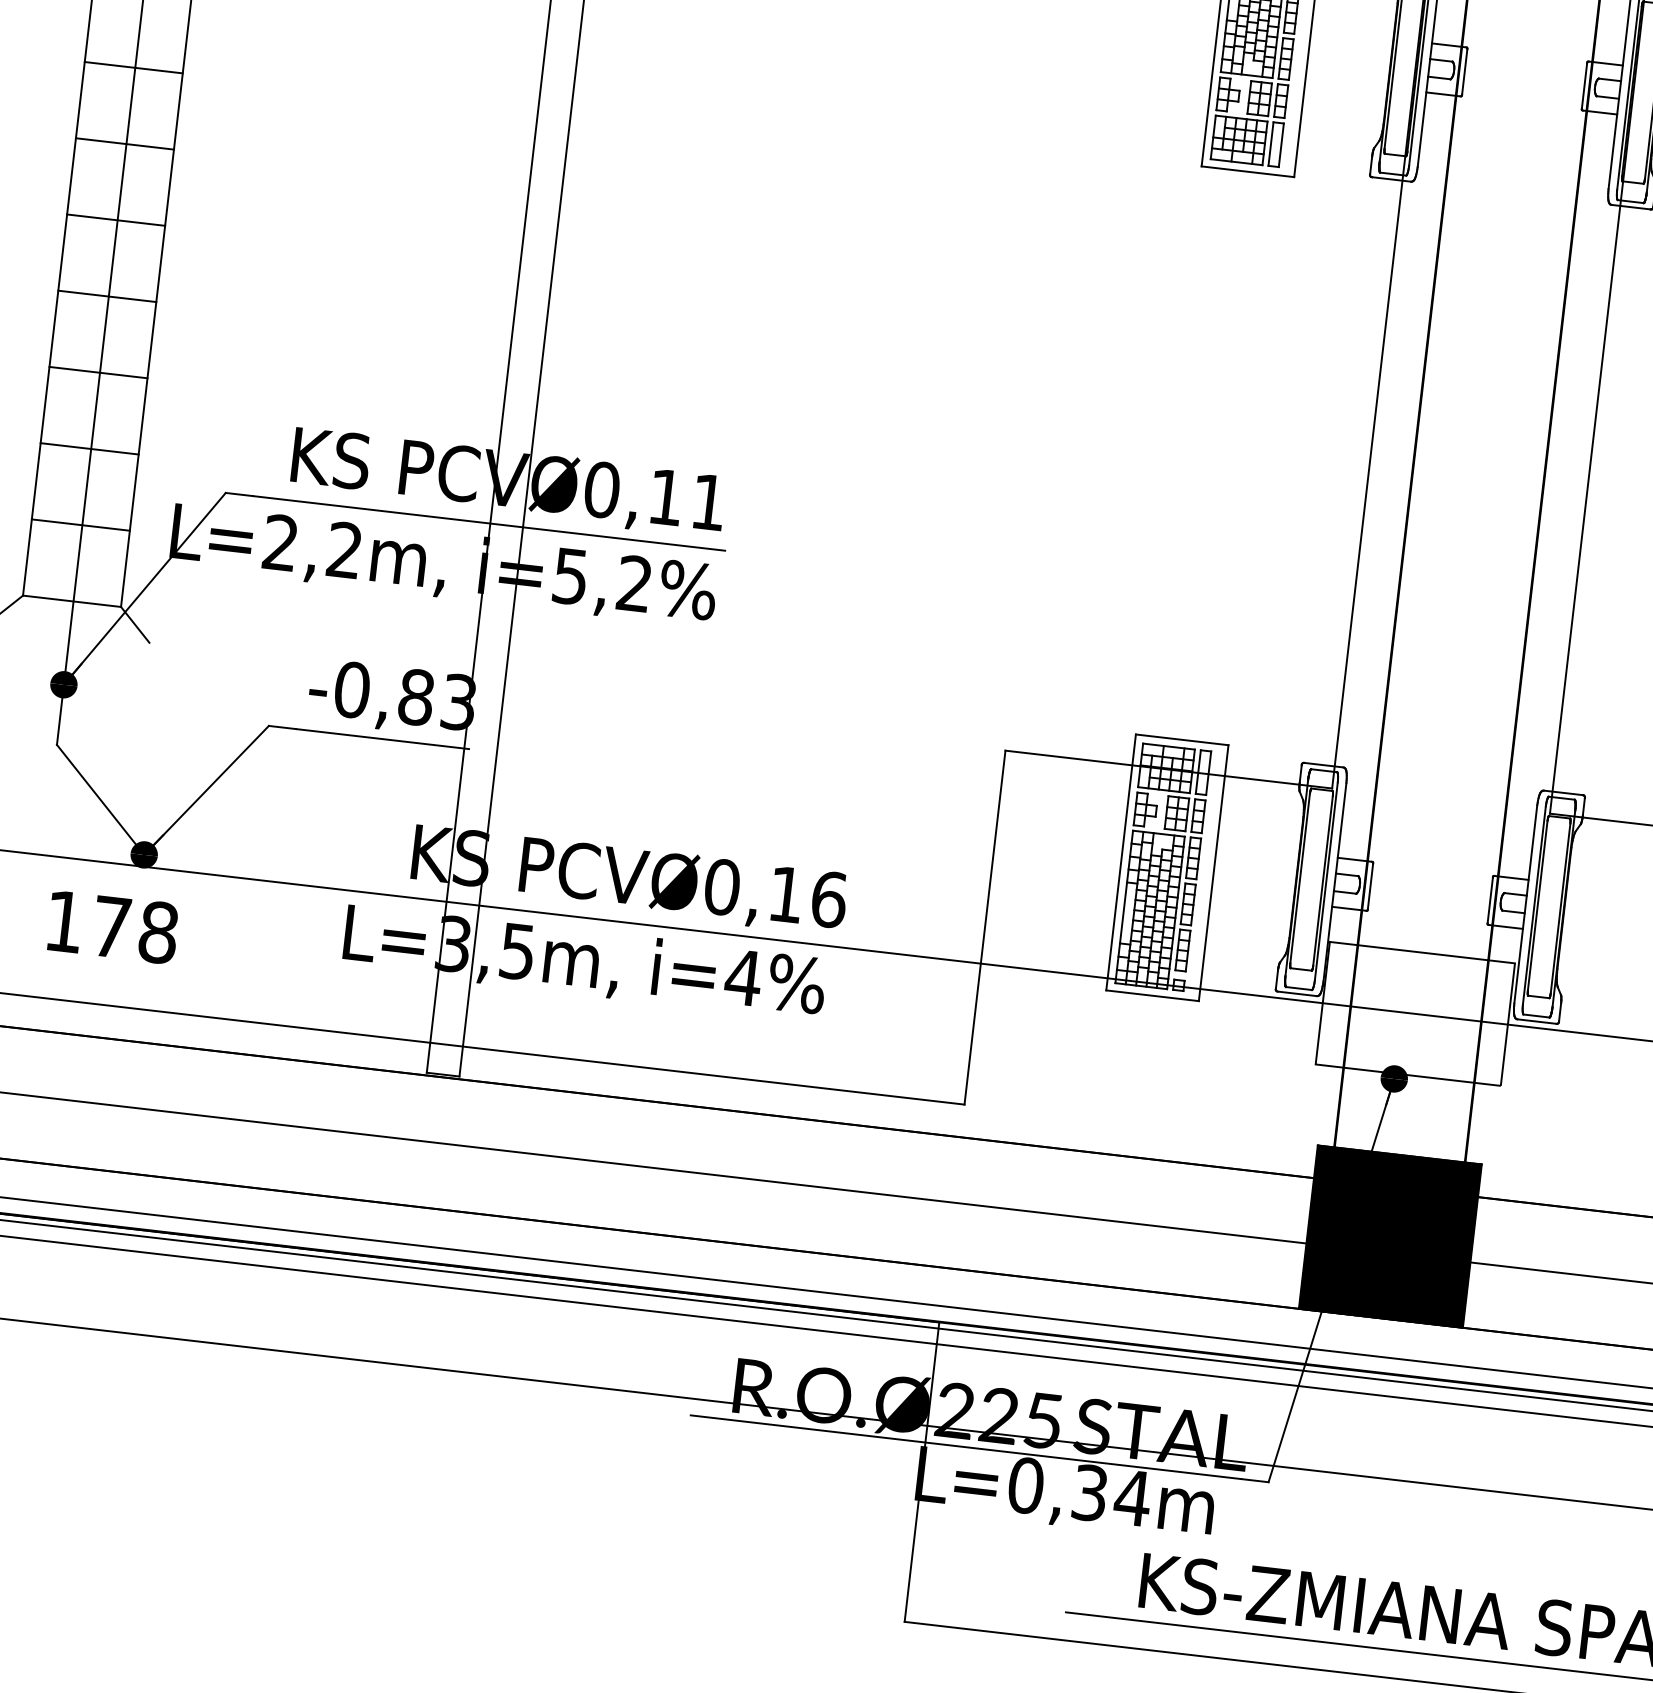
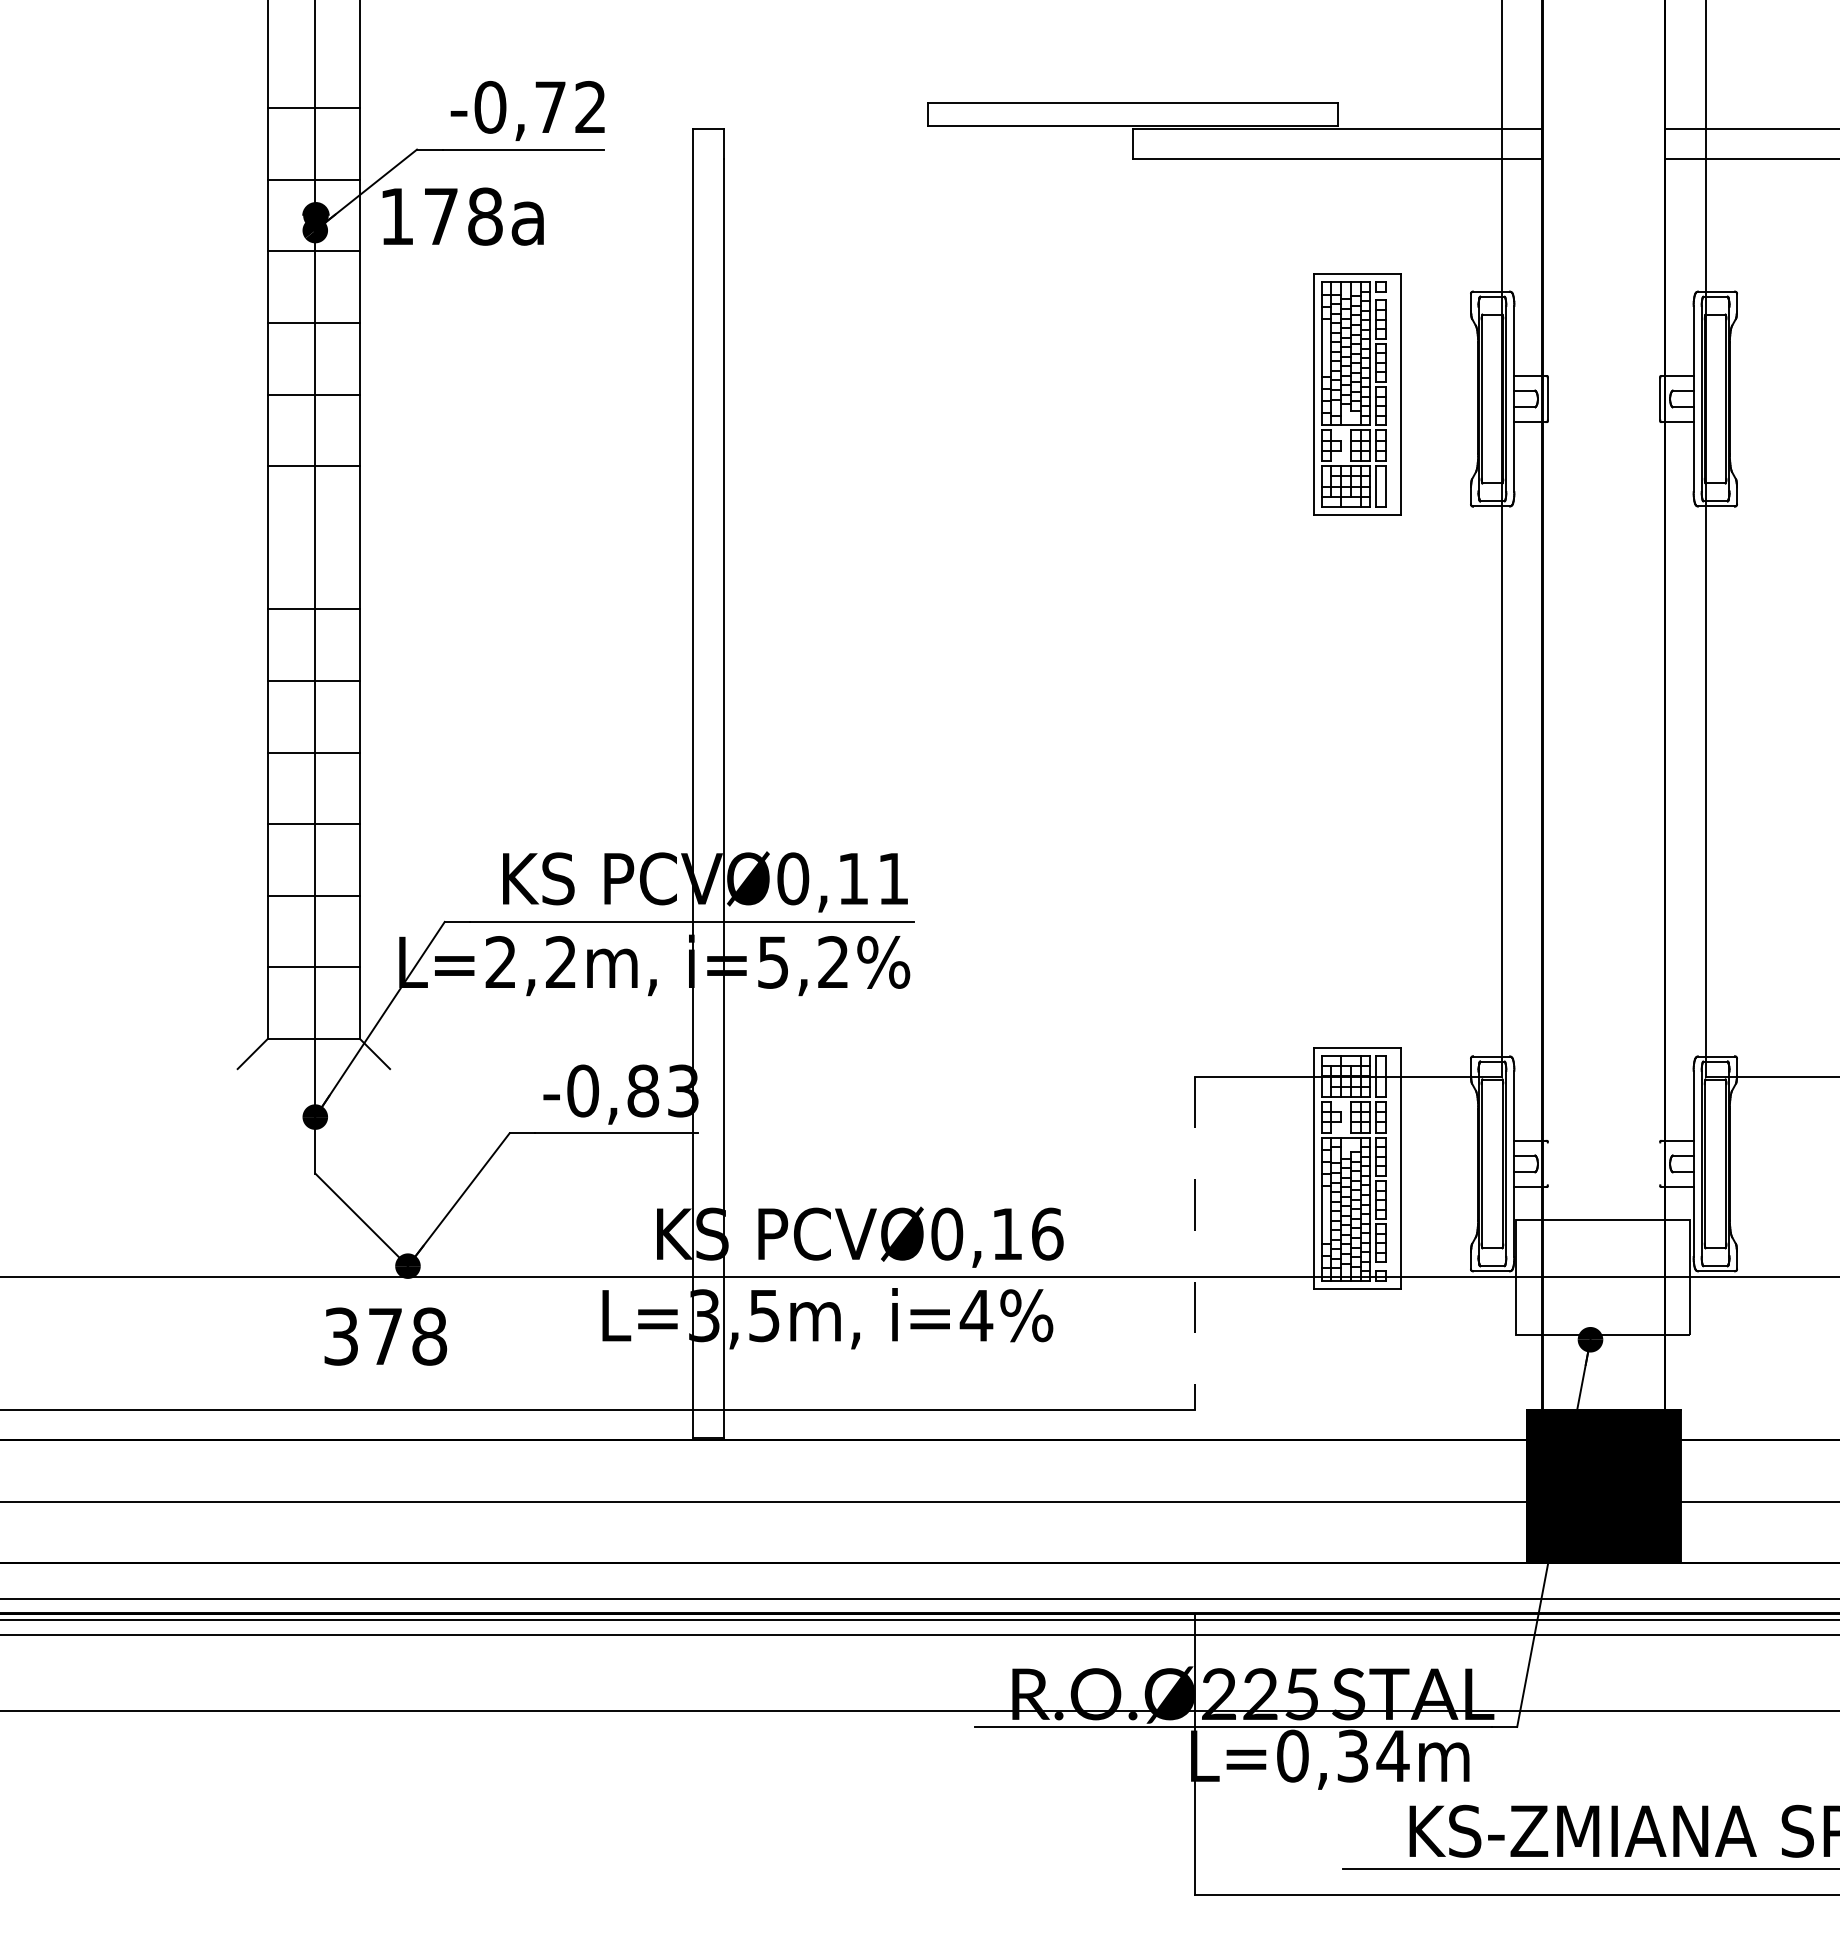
line: (133, 67) -> (313, 537), removed
line: (1370, 885) -> (1547, 1163), removed
line: (1490, 899) -> (1660, 1163), removed
text: (63, 921) -> (340, 1336), 178 -> 378
line: (984, 927) -> (1194, 1243), solid -> dashed

